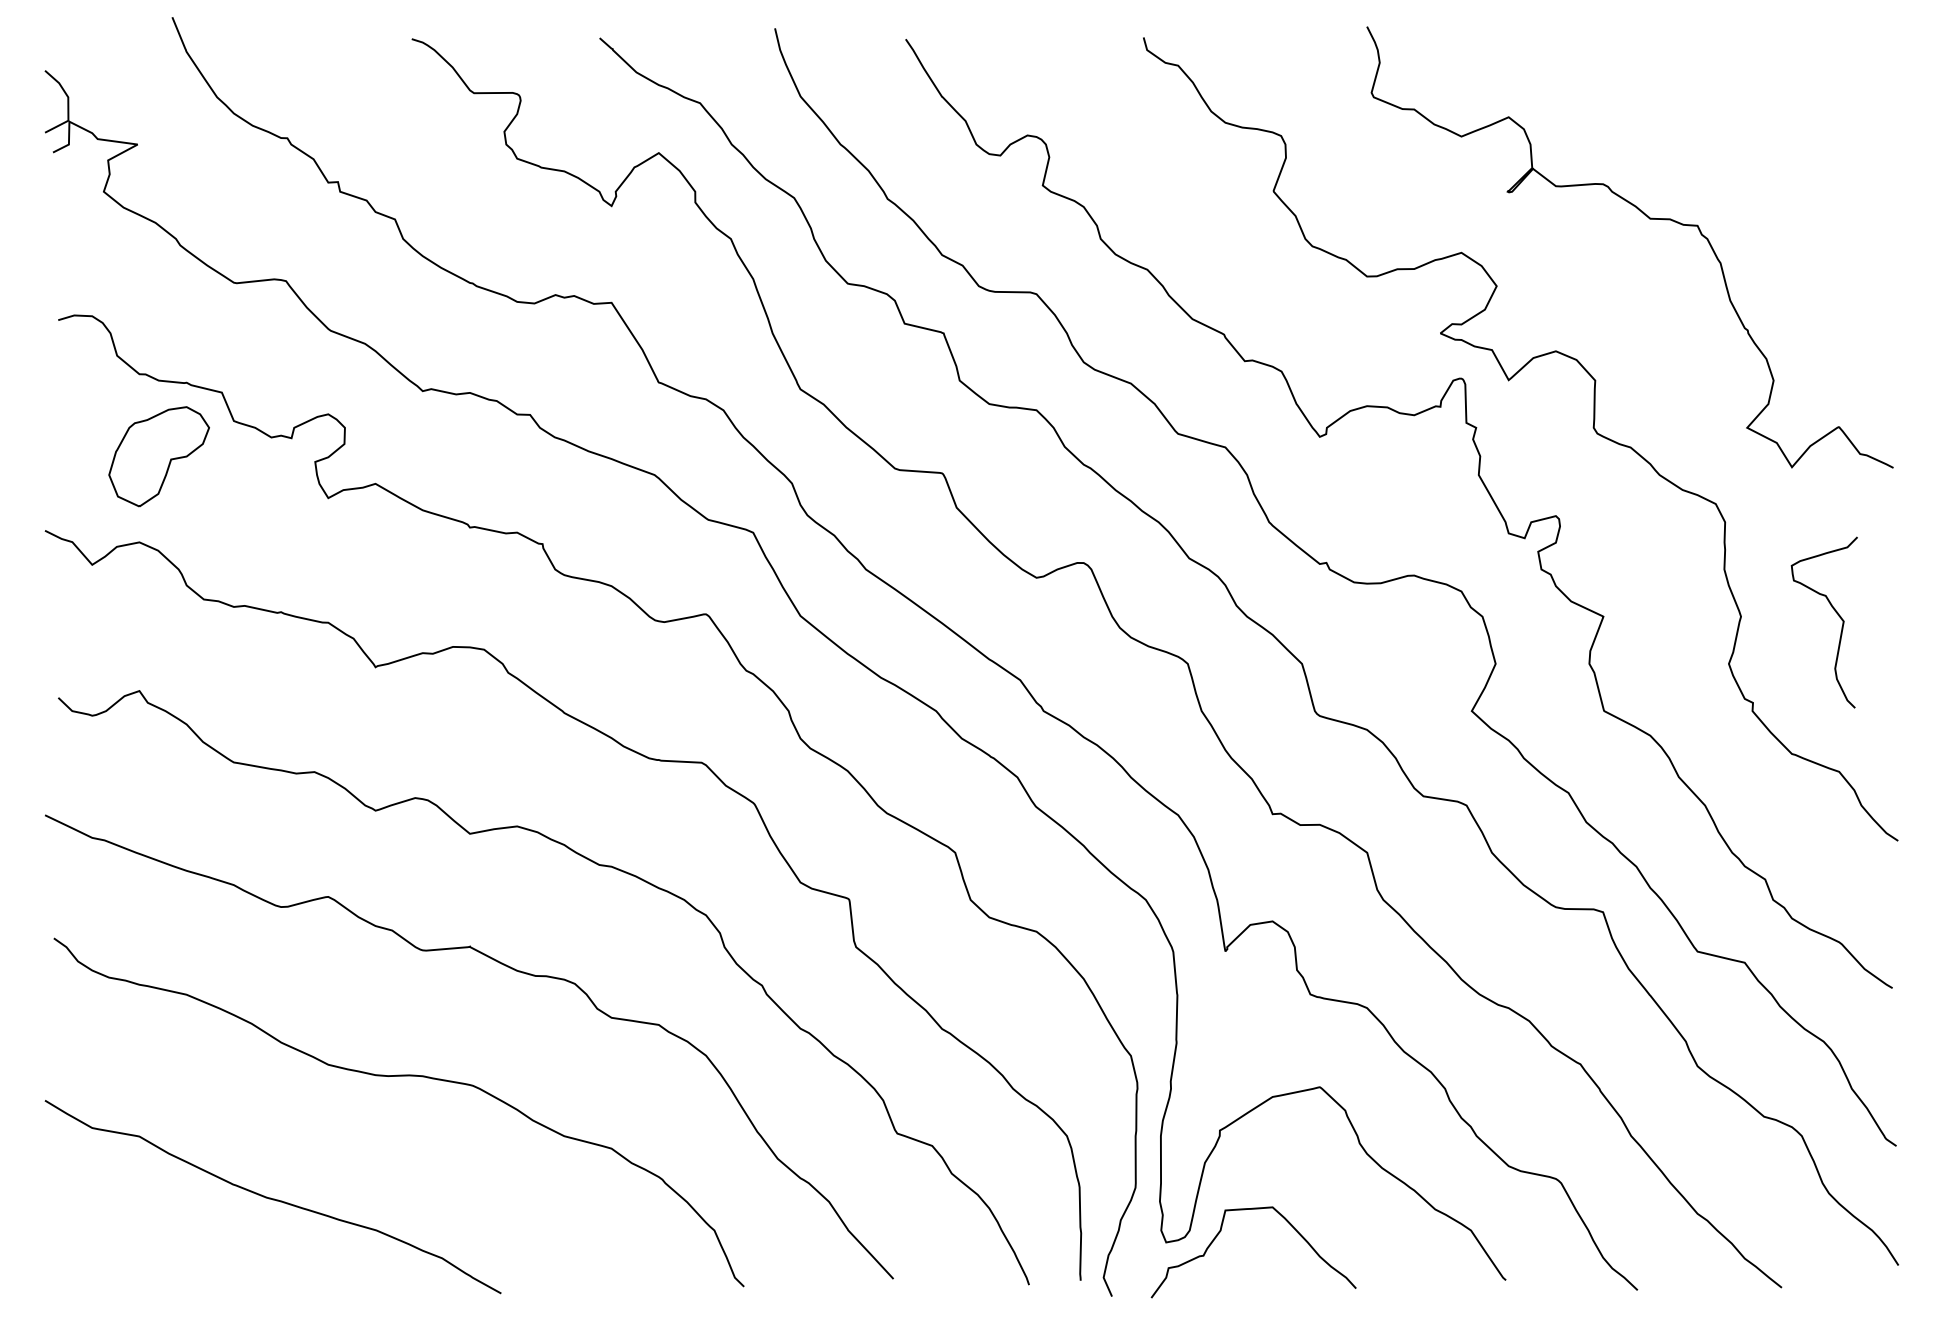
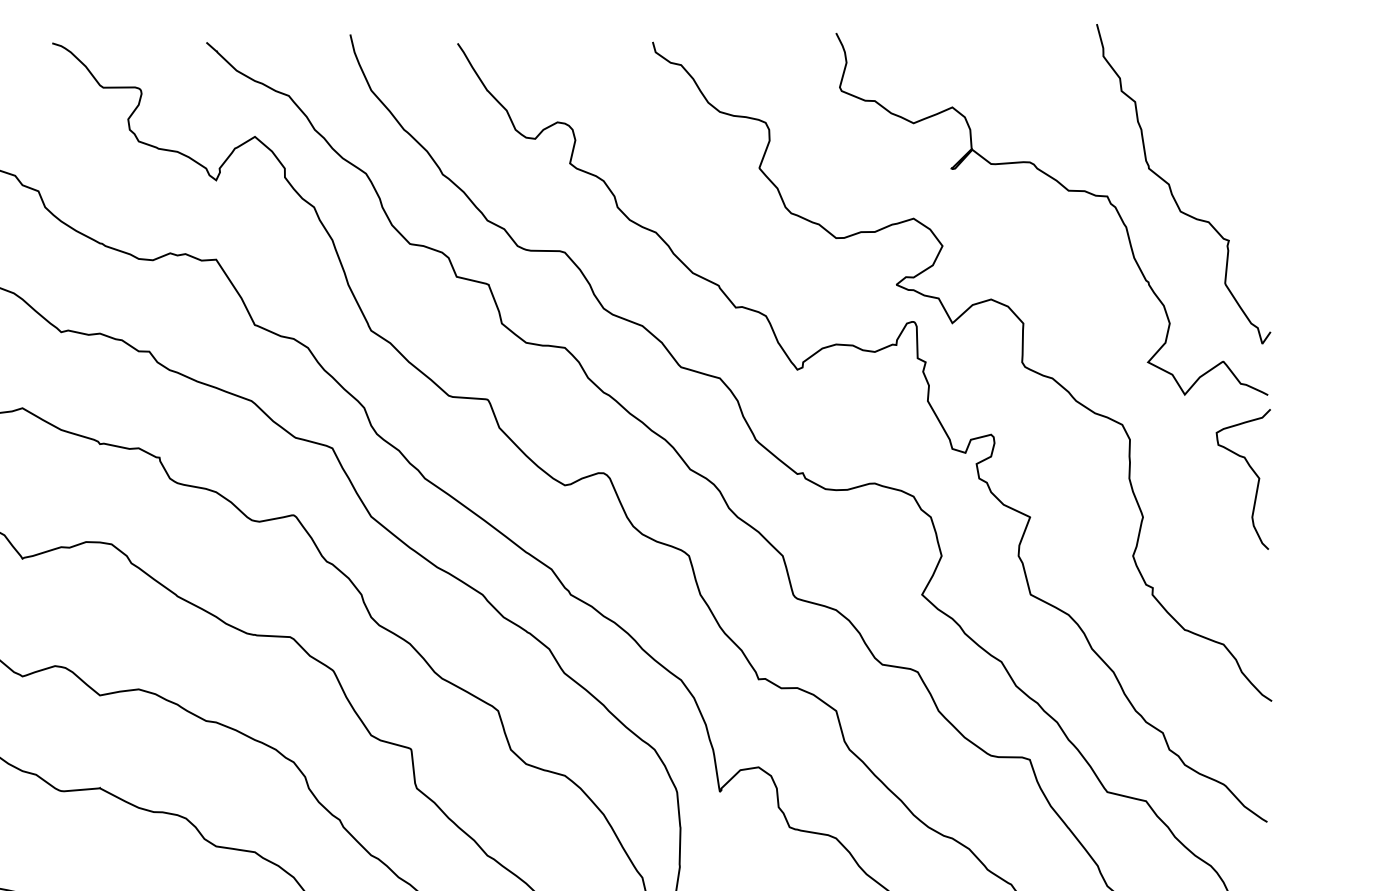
curve: (1775, 216) -> (1171, 188), added
curve: (1835, 612) -> (1252, 471), moved

